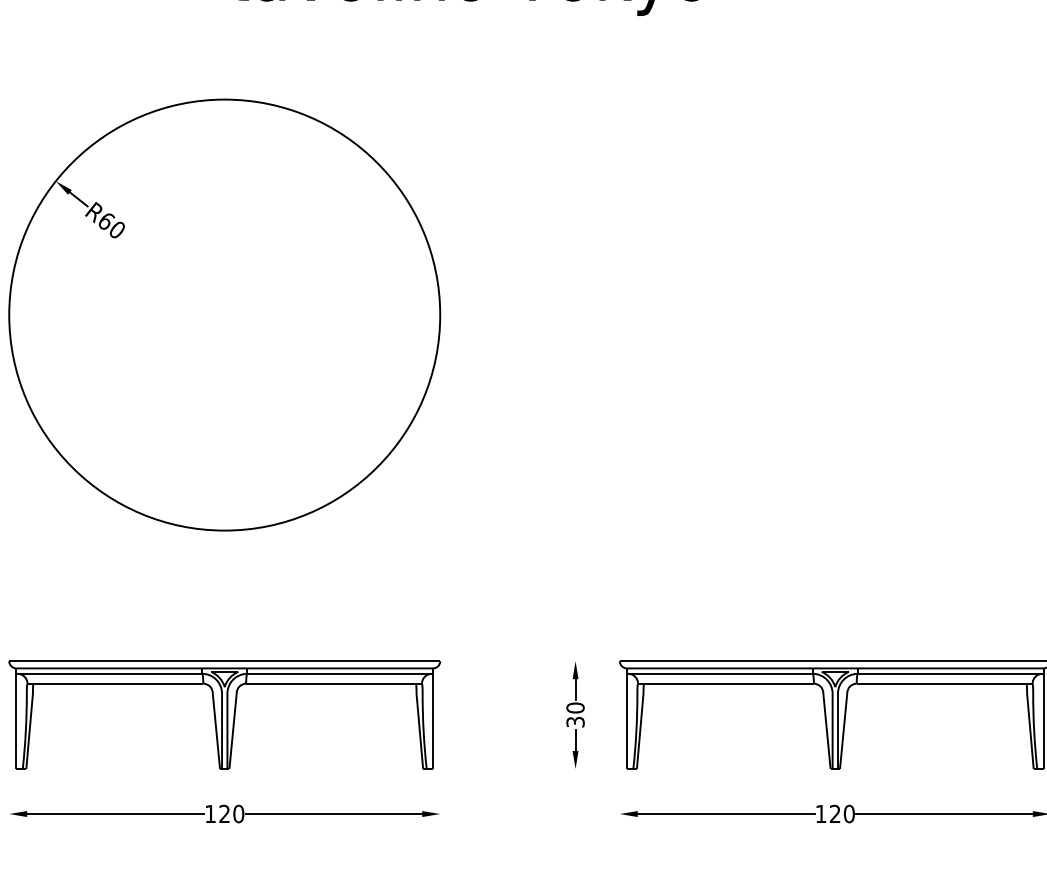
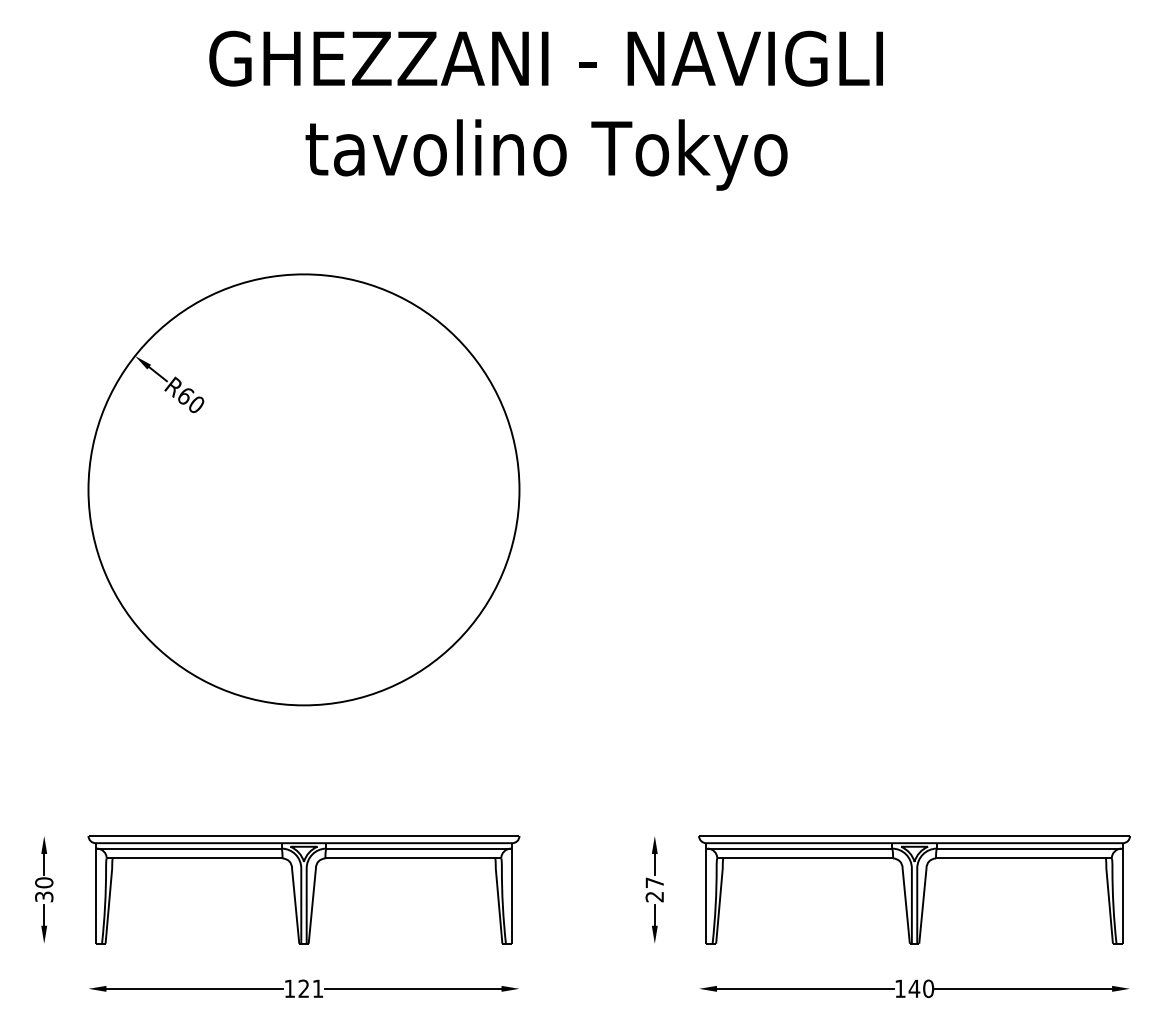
text: (575, 714) -> (654, 889), 30 -> 27
text: (238, 813) -> (317, 988), 120 -> 121
text: (835, 813) -> (914, 988), 120 -> 140

